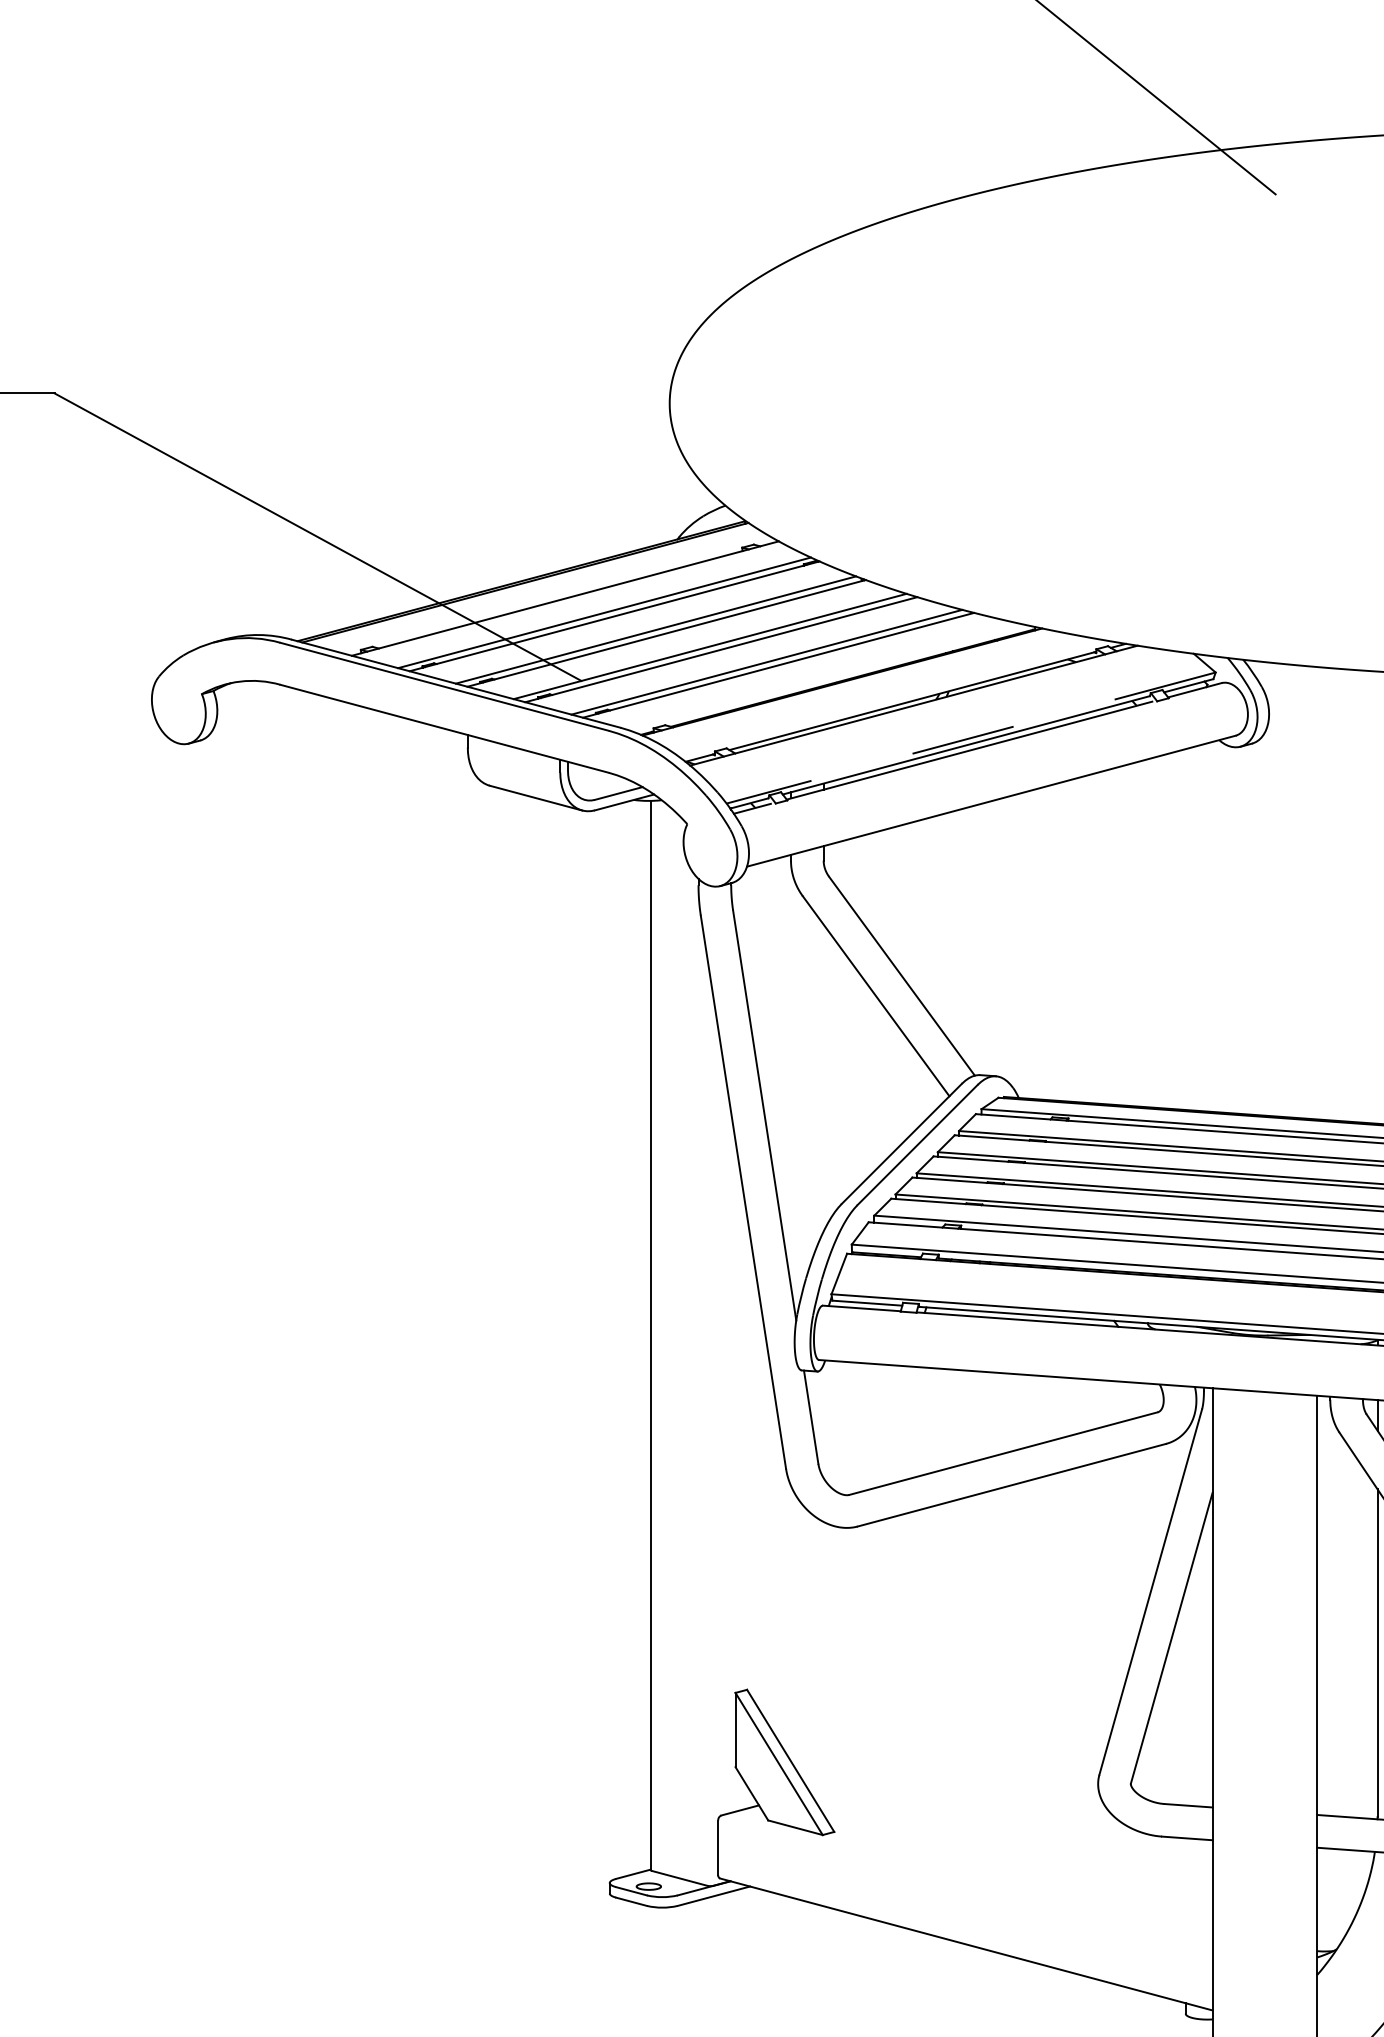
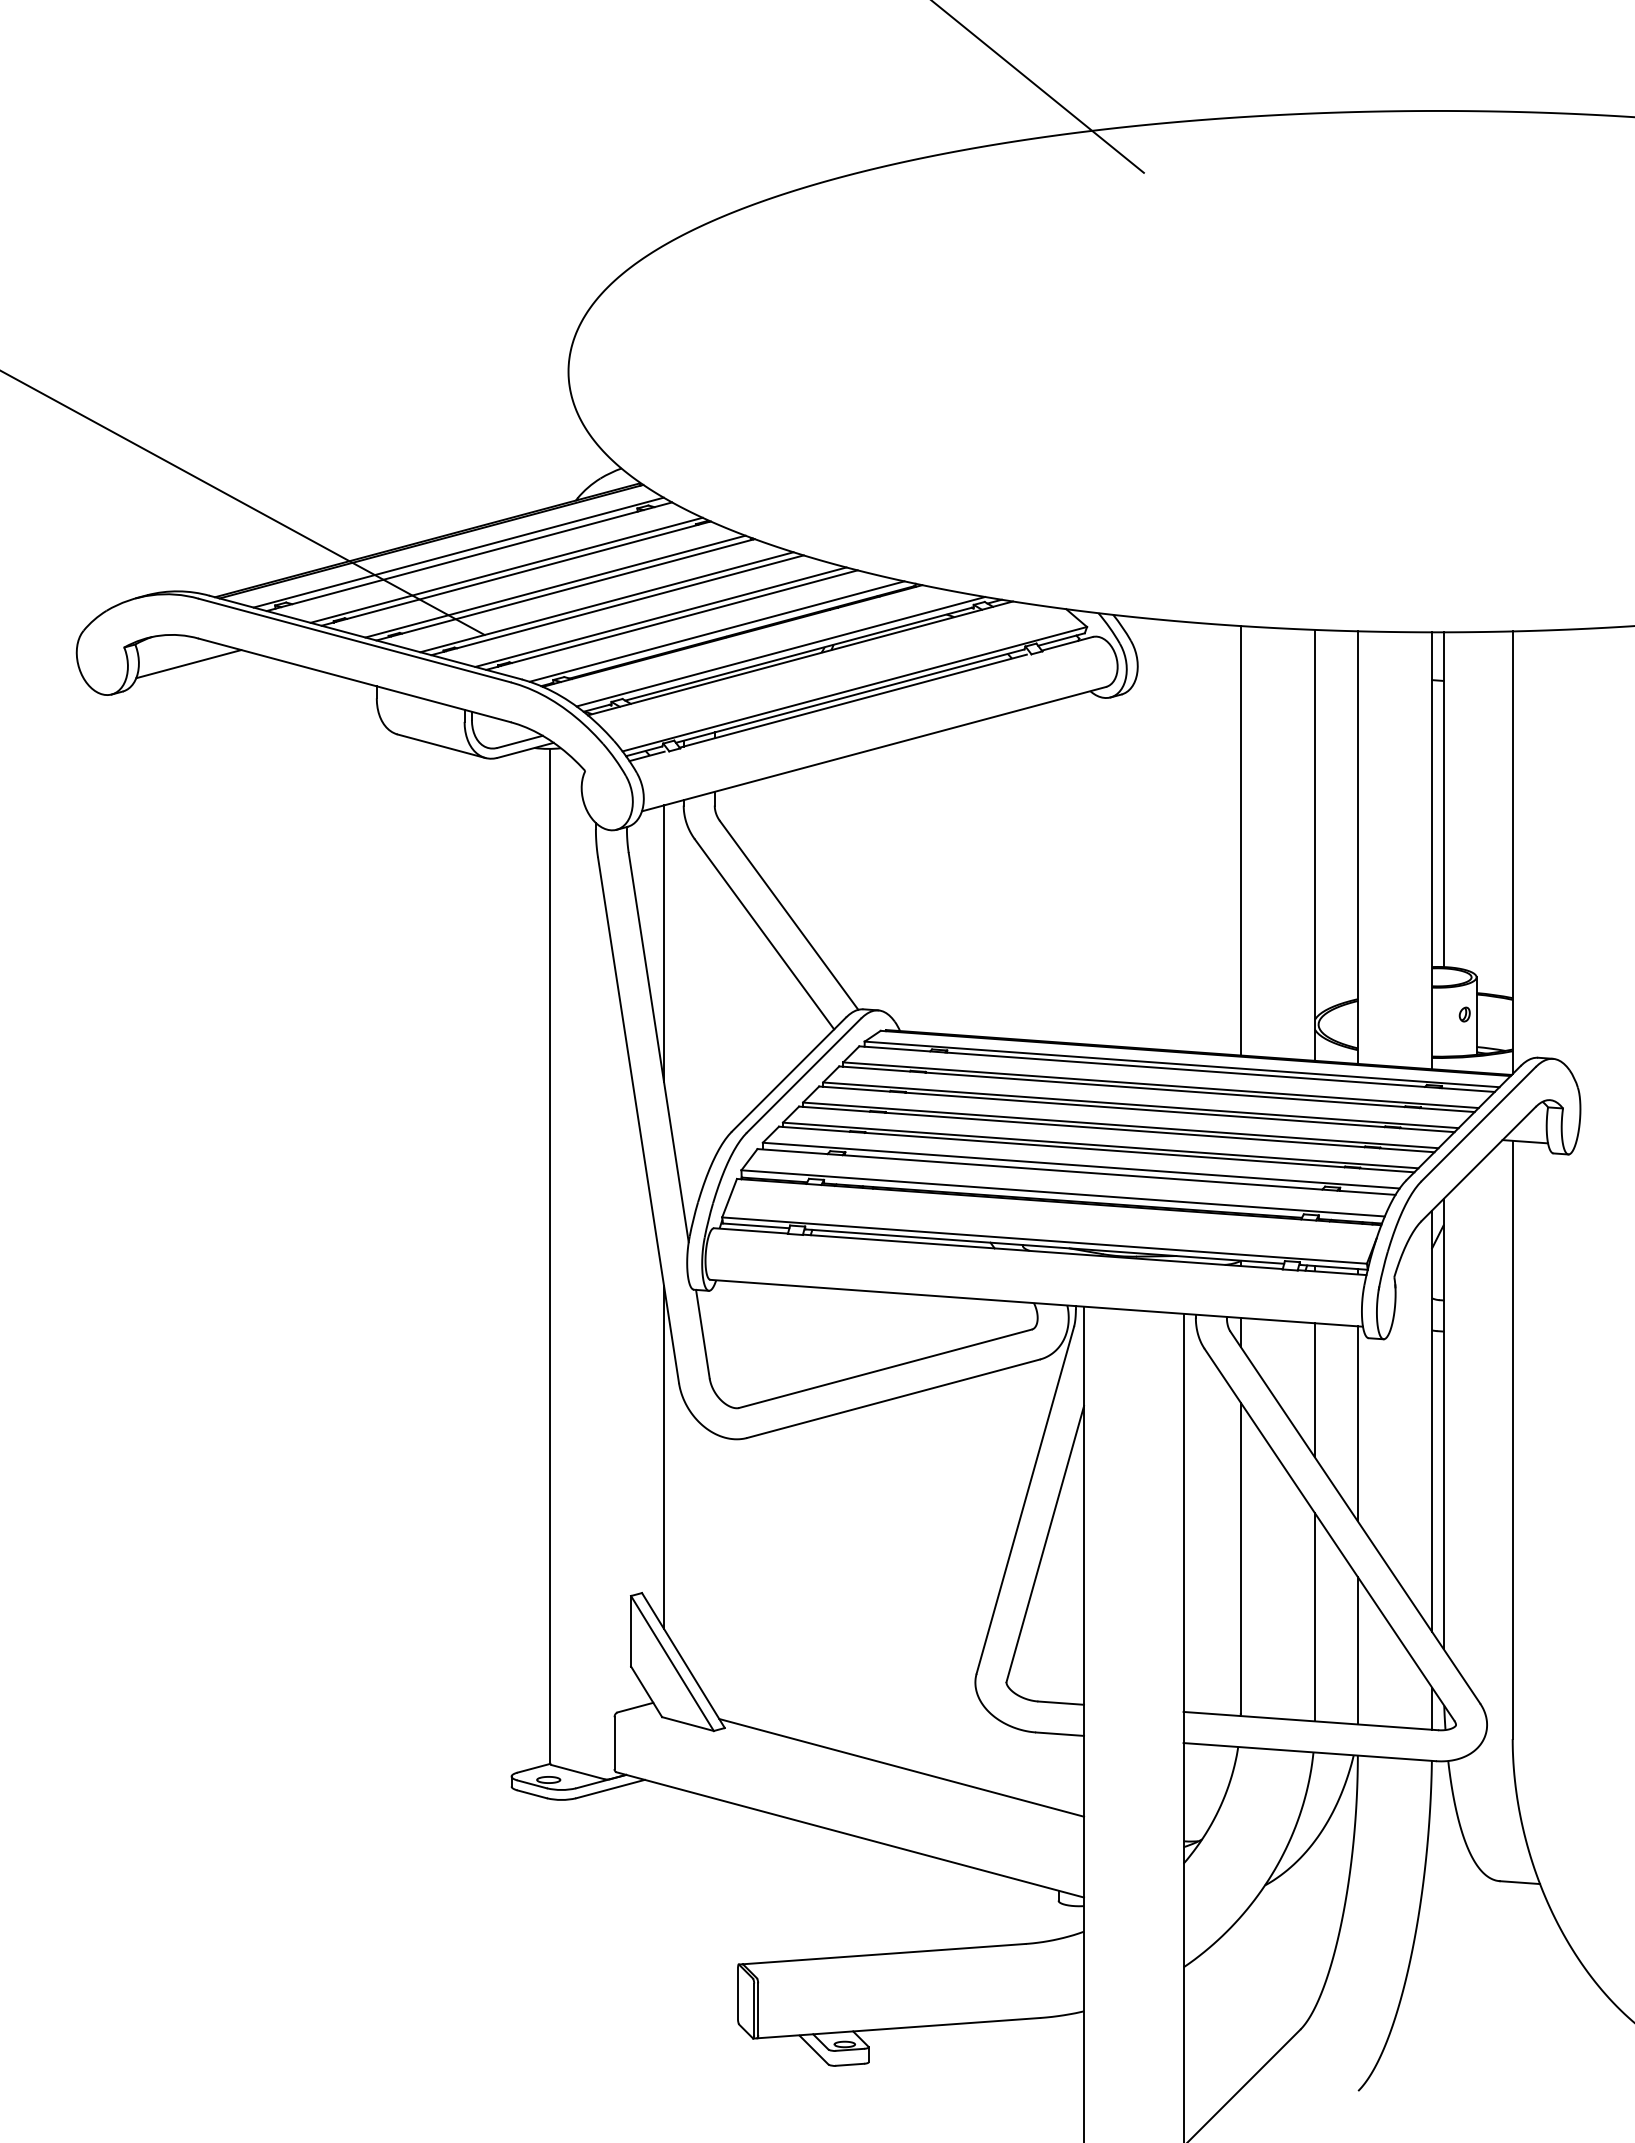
line: (553, 594) -> (458, 552), added
line: (825, 677) -> (716, 631), added
line: (892, 698) -> (780, 651), added
line: (269, 712) -> (188, 664), added
line: (970, 738) -> (854, 689), dashed -> solid
line: (1377, 897) -> (1240, 840), added
line: (770, 1005) -> (664, 943), added
line: (770, 1547) -> (664, 1457), added
line: (1020, 1873) -> (901, 1767), added

